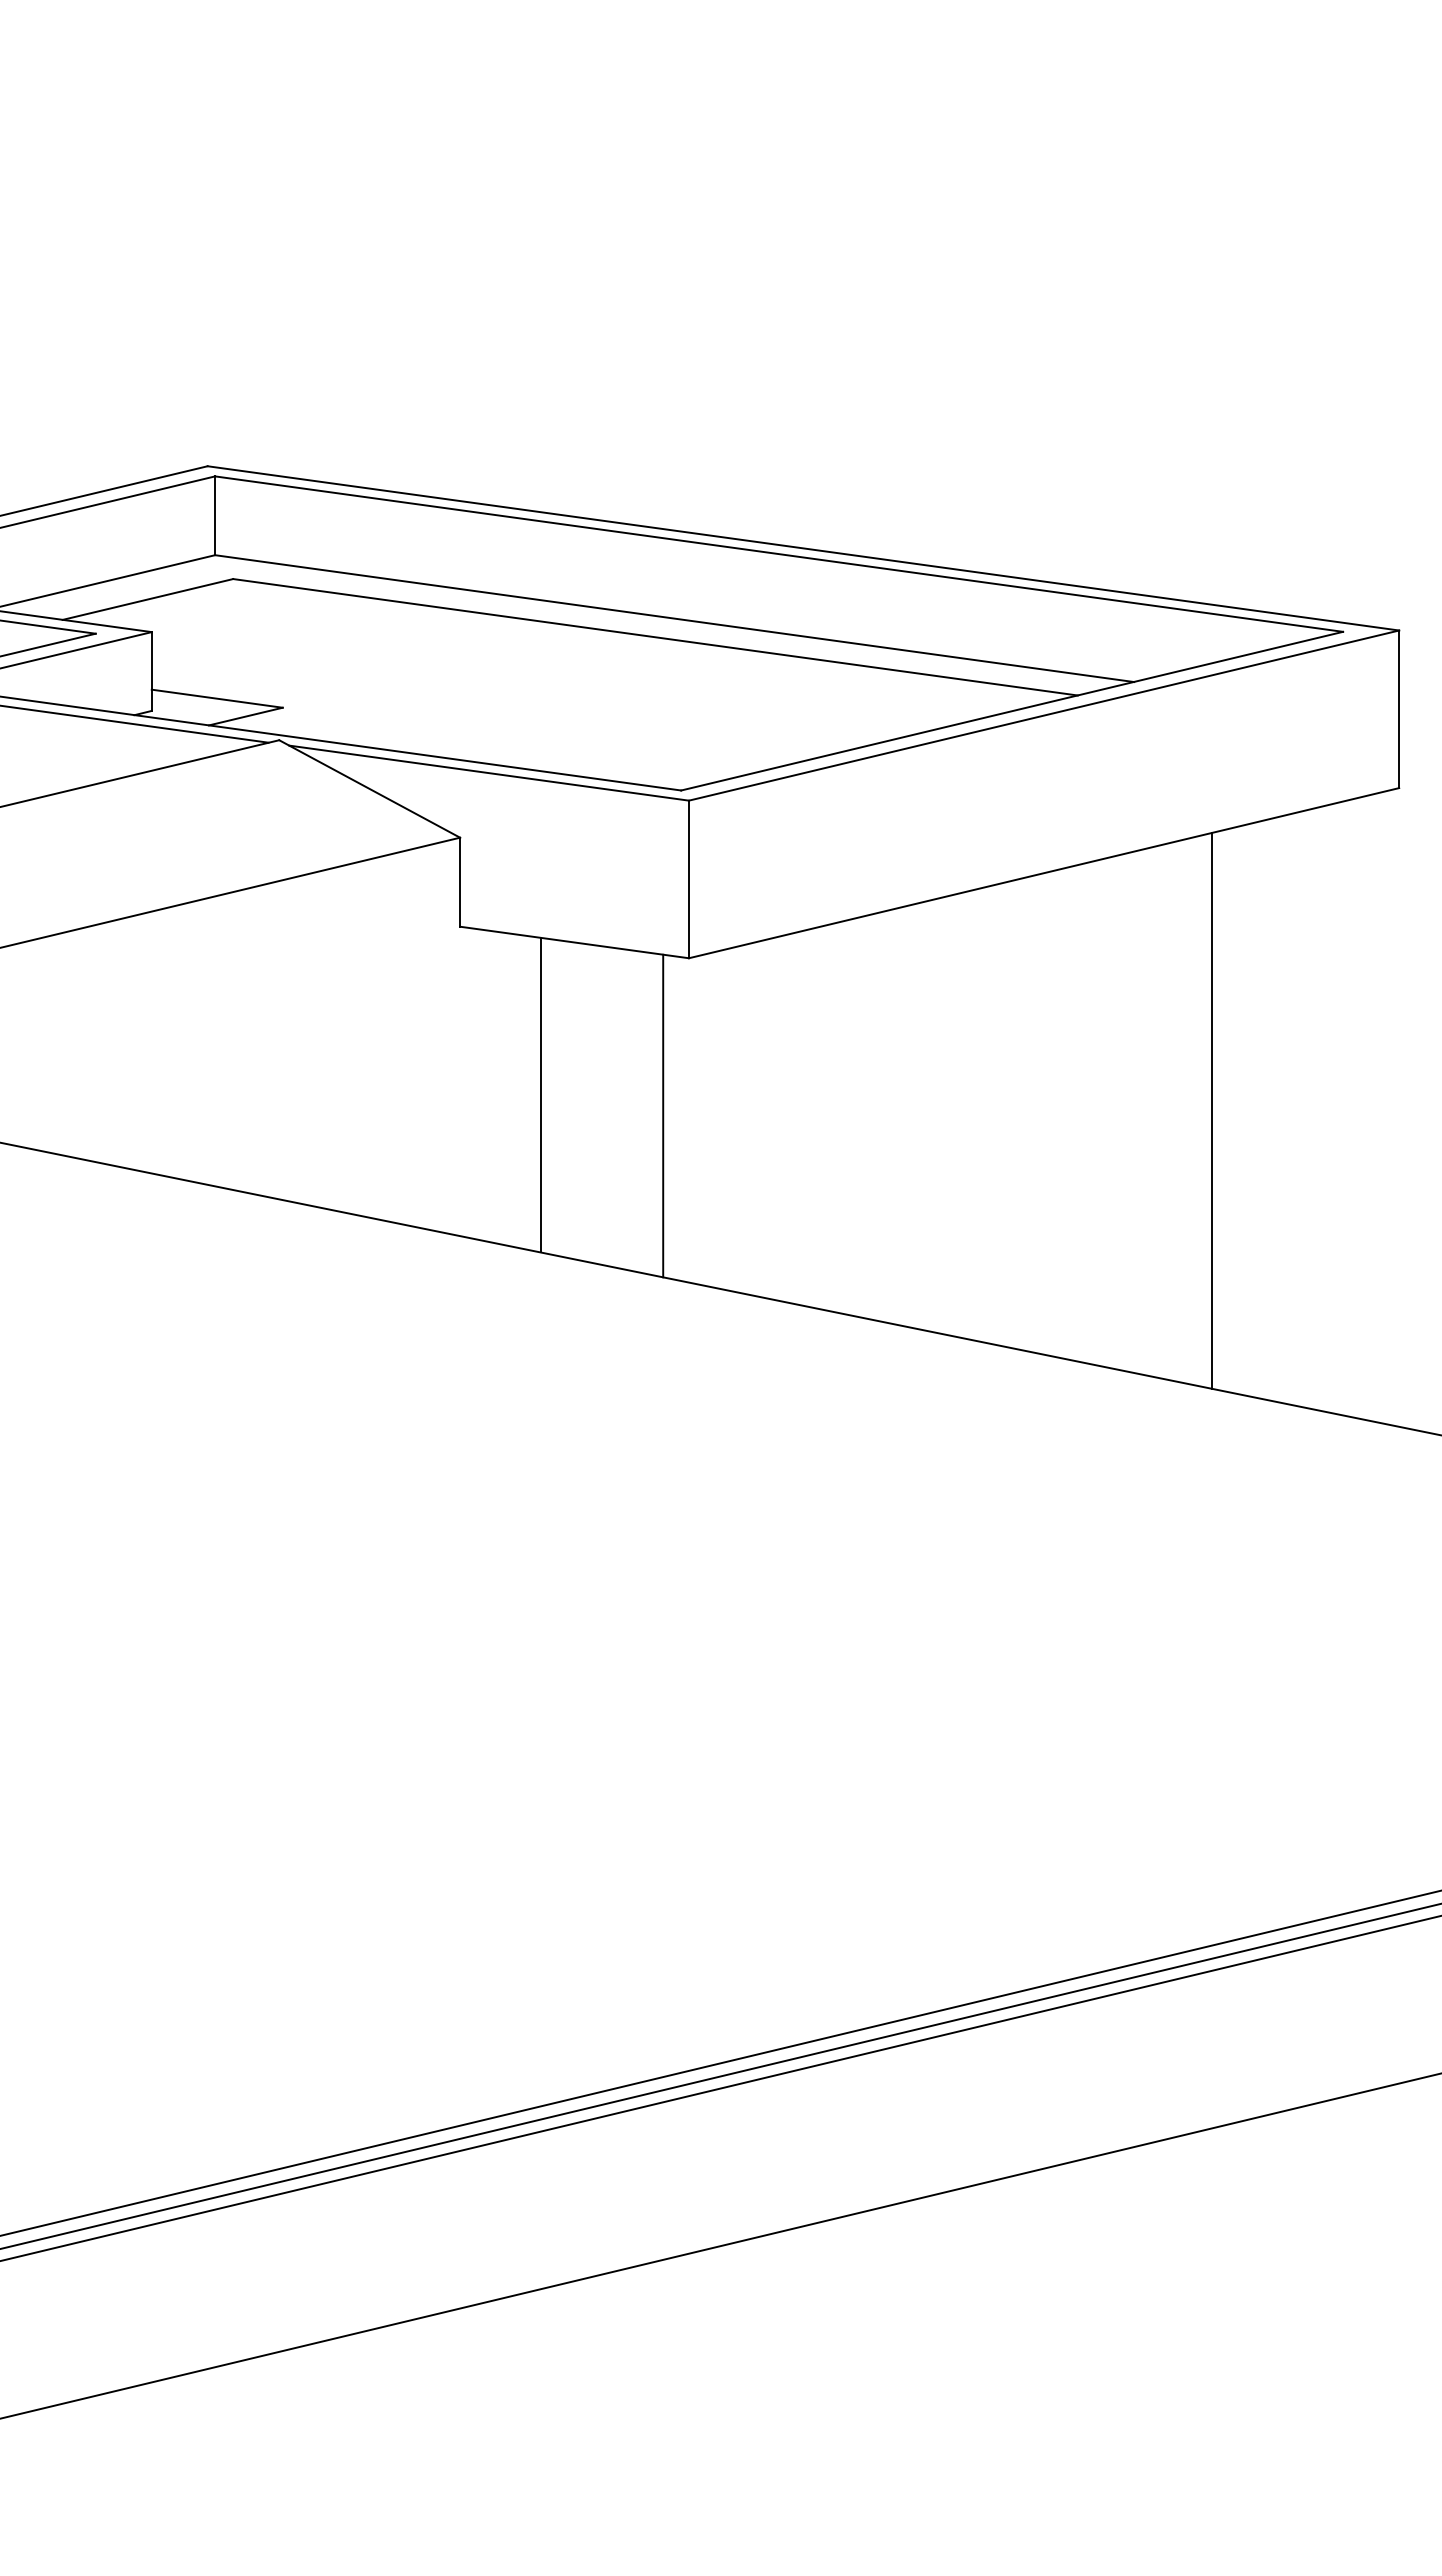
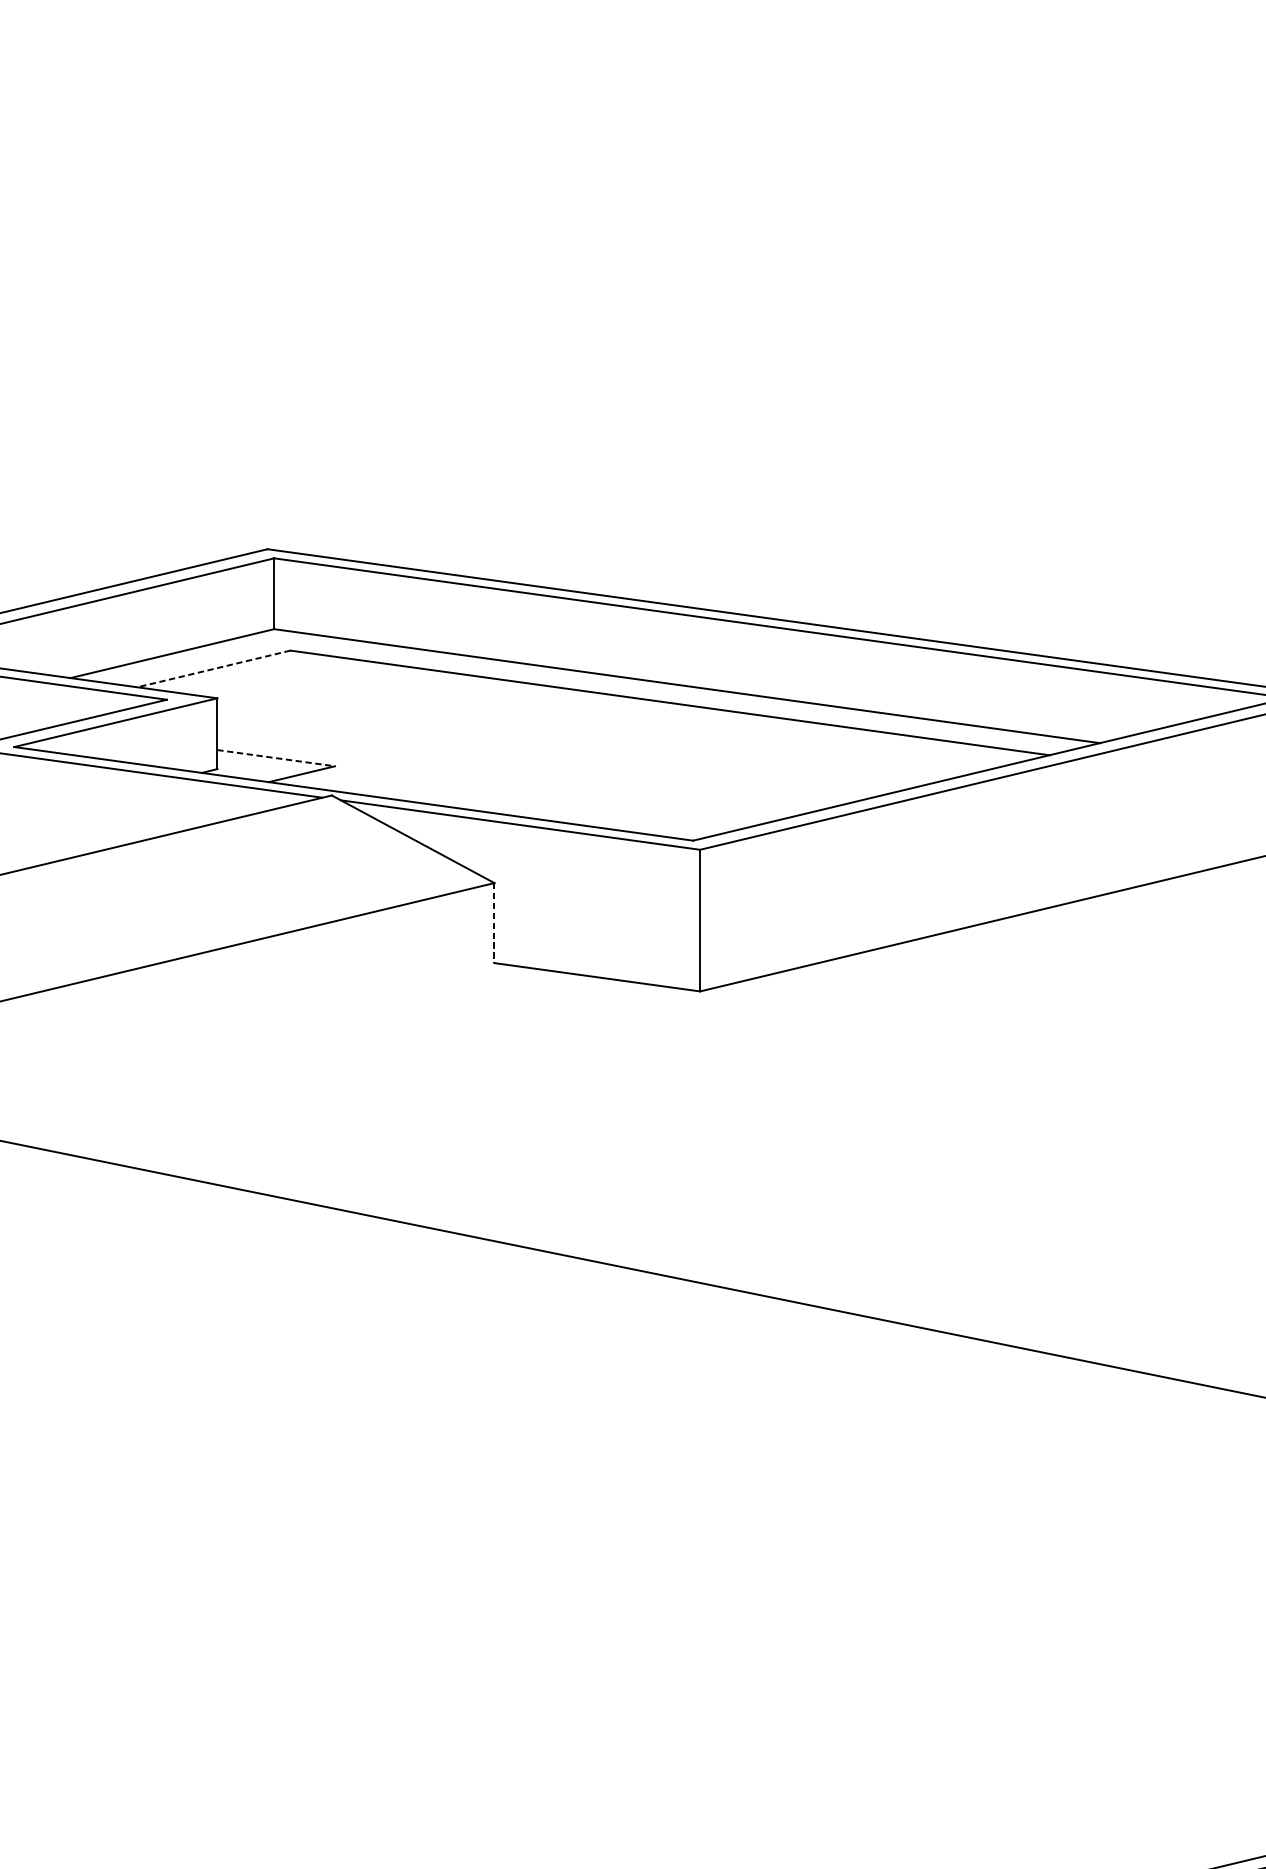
line: (147, 599) -> (213, 668), solid -> dashed
line: (217, 698) -> (276, 757), solid -> dashed
line: (460, 882) -> (494, 923), solid -> dashed
line: (540, 1094) -> (566, 1113), removed
line: (1212, 1110) -> (1170, 1128), removed
line: (663, 1115) -> (677, 1132), removed

